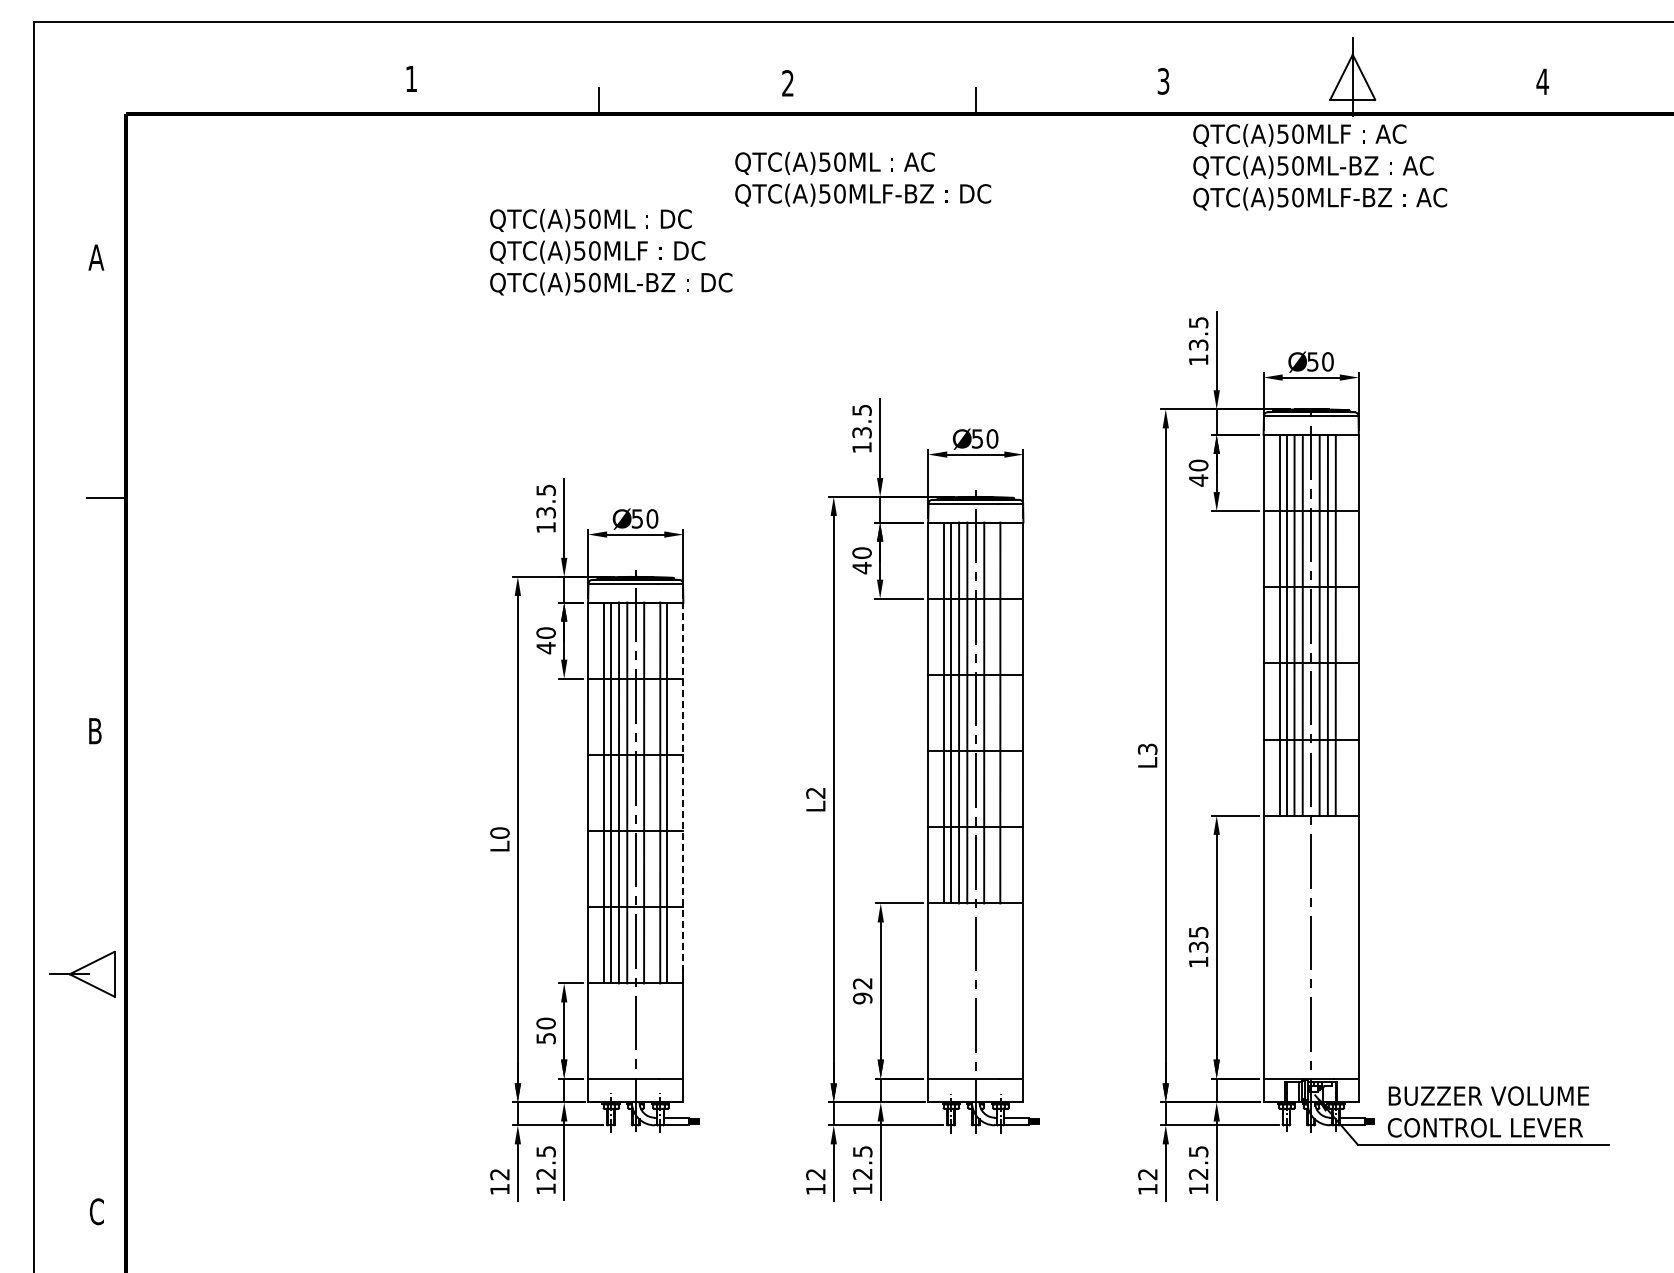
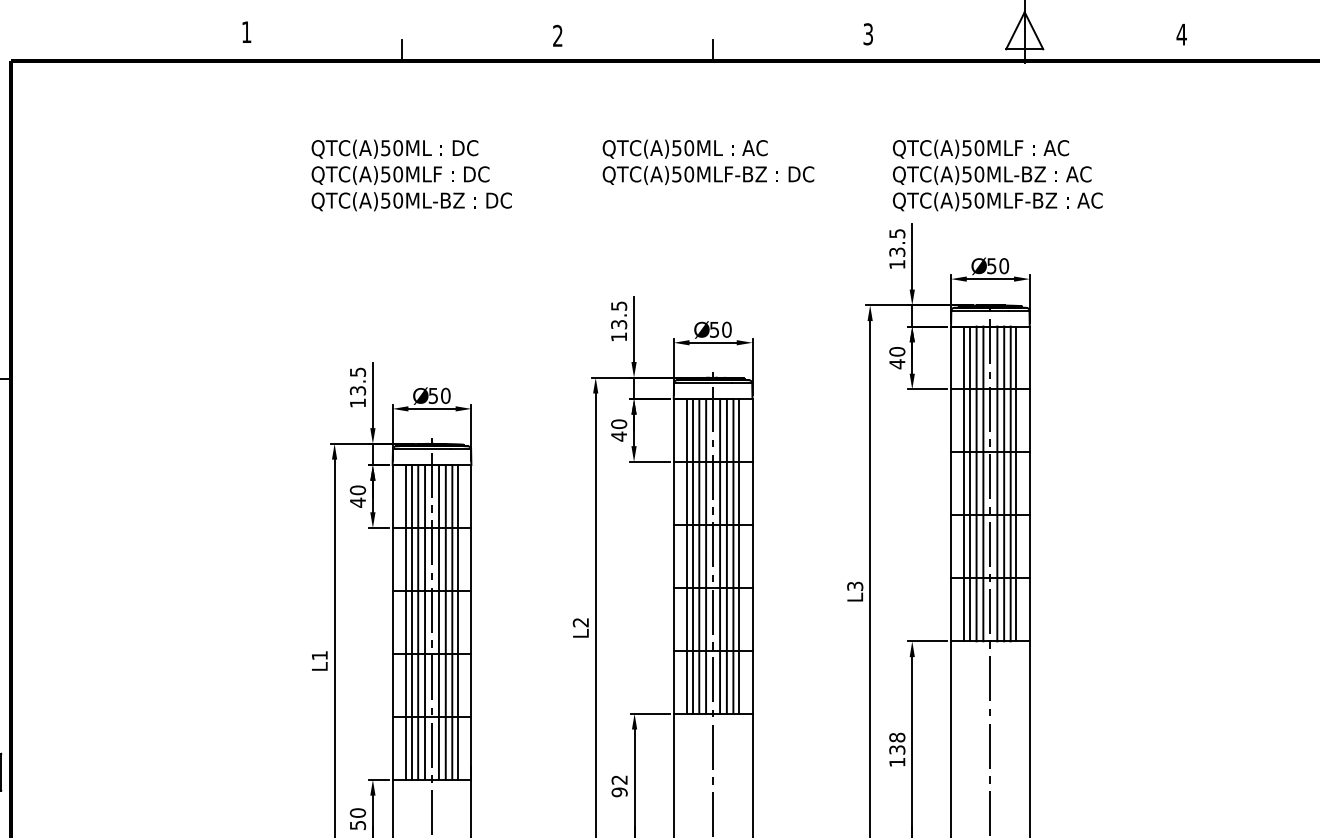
text: (1320, 166) -> (998, 174), moved
text: (863, 178) -> (708, 161), moved
line: (1342, 624) -> (1016, 483), added
line: (992, 712) -> (726, 555), added
line: (1007, 712) -> (739, 555), added
line: (652, 792) -> (445, 622), added
line: (683, 792) -> (471, 622), dashed -> solid
text: (499, 832) -> (319, 655), L0 -> L1
text: (1198, 932) -> (897, 737), 135 -> 138

